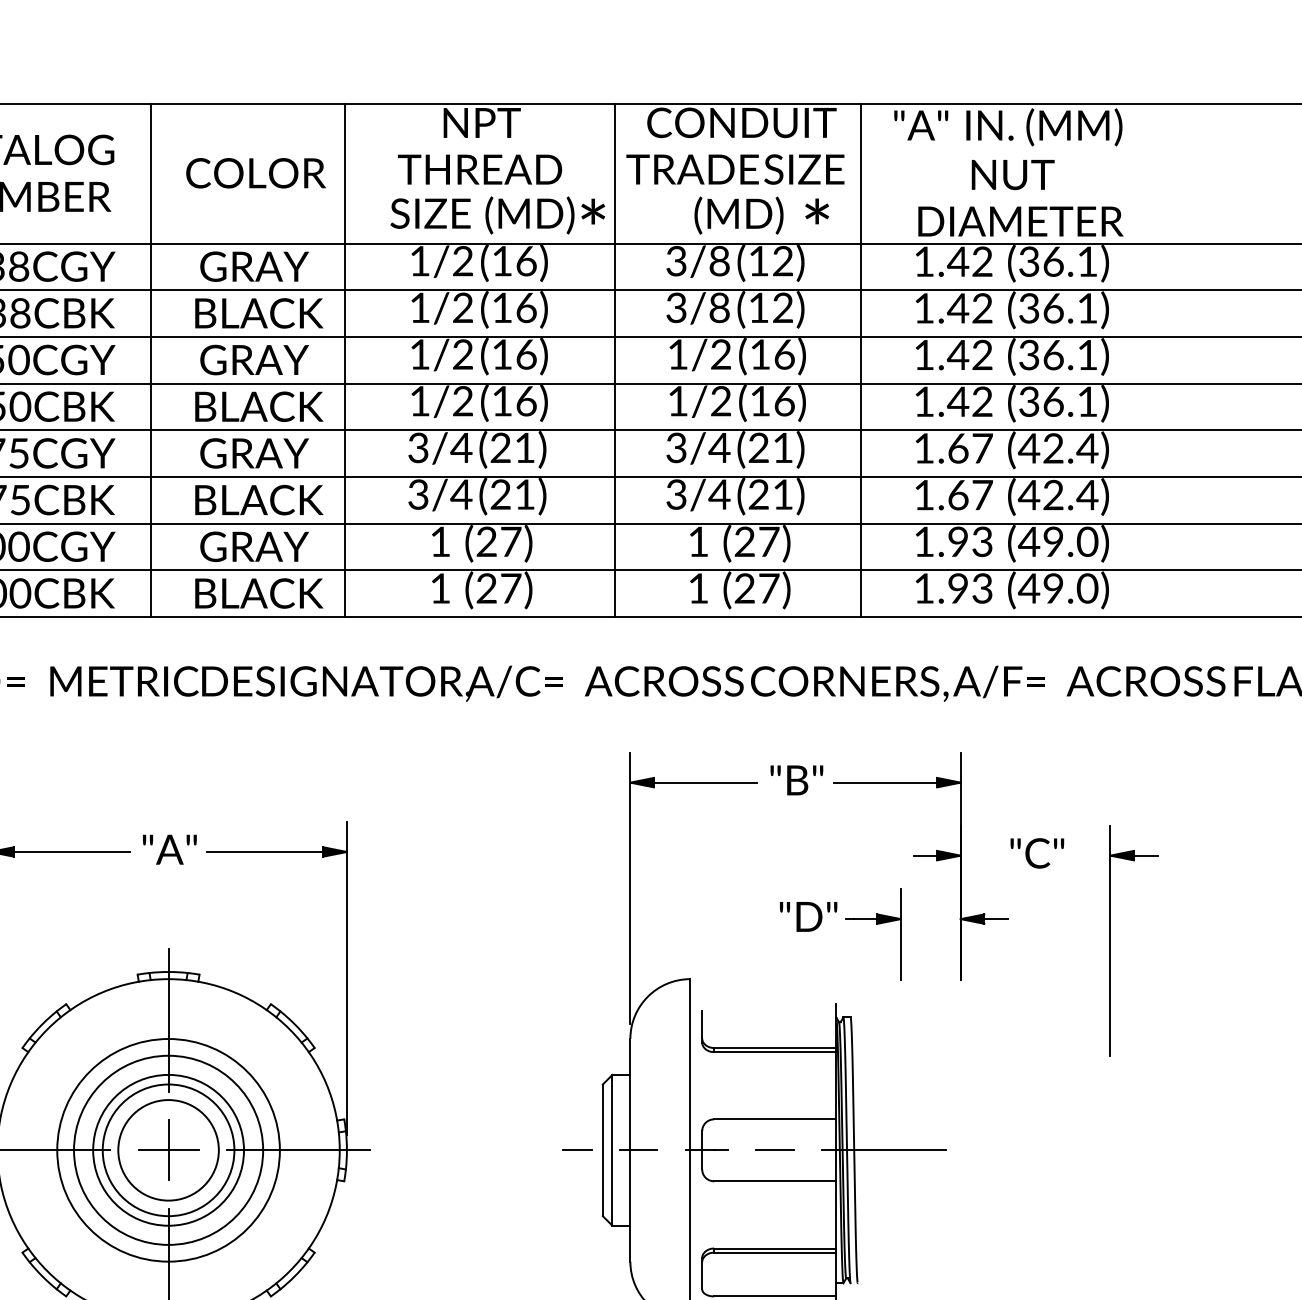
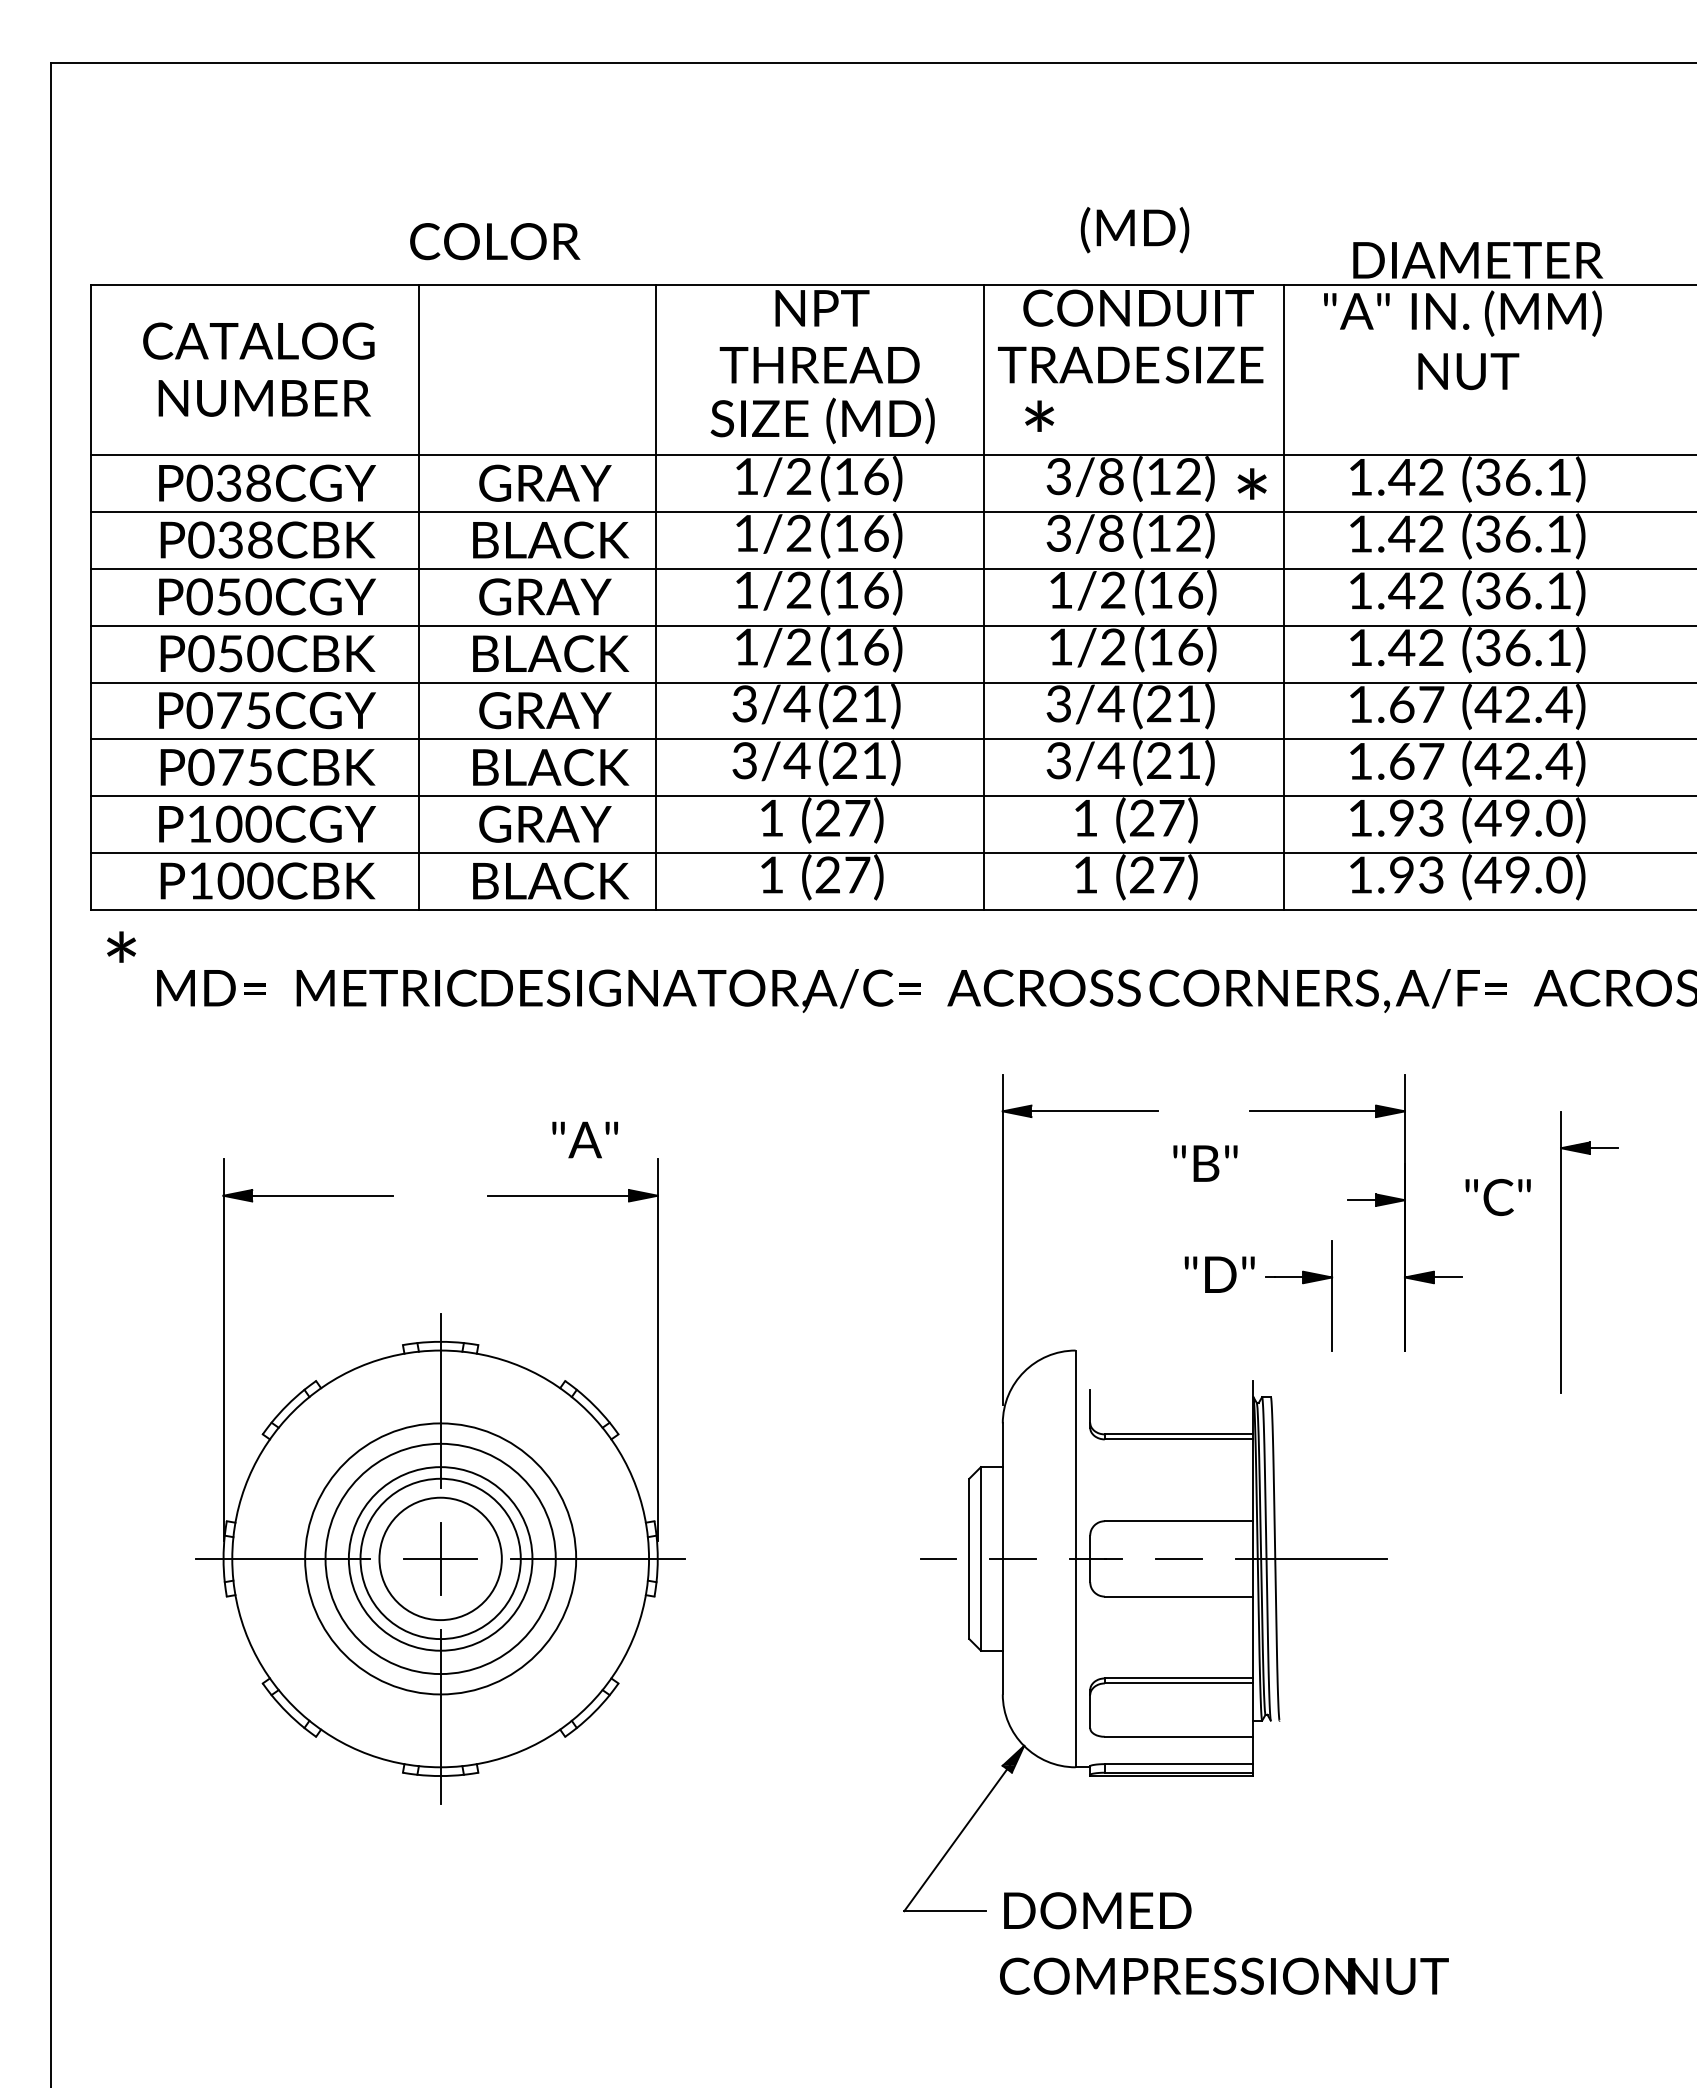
text: (256, 173) -> (495, 241), moved
text: (593, 211) -> (1039, 415), moved
text: (816, 211) -> (1251, 483), moved
text: (738, 215) -> (1134, 230), moved
text: (1021, 221) -> (1478, 260), moved
text: (796, 780) -> (1205, 1163), moved
text: (169, 849) -> (584, 1139), moved
part: (1110, 941) -> (1561, 1252), moved

